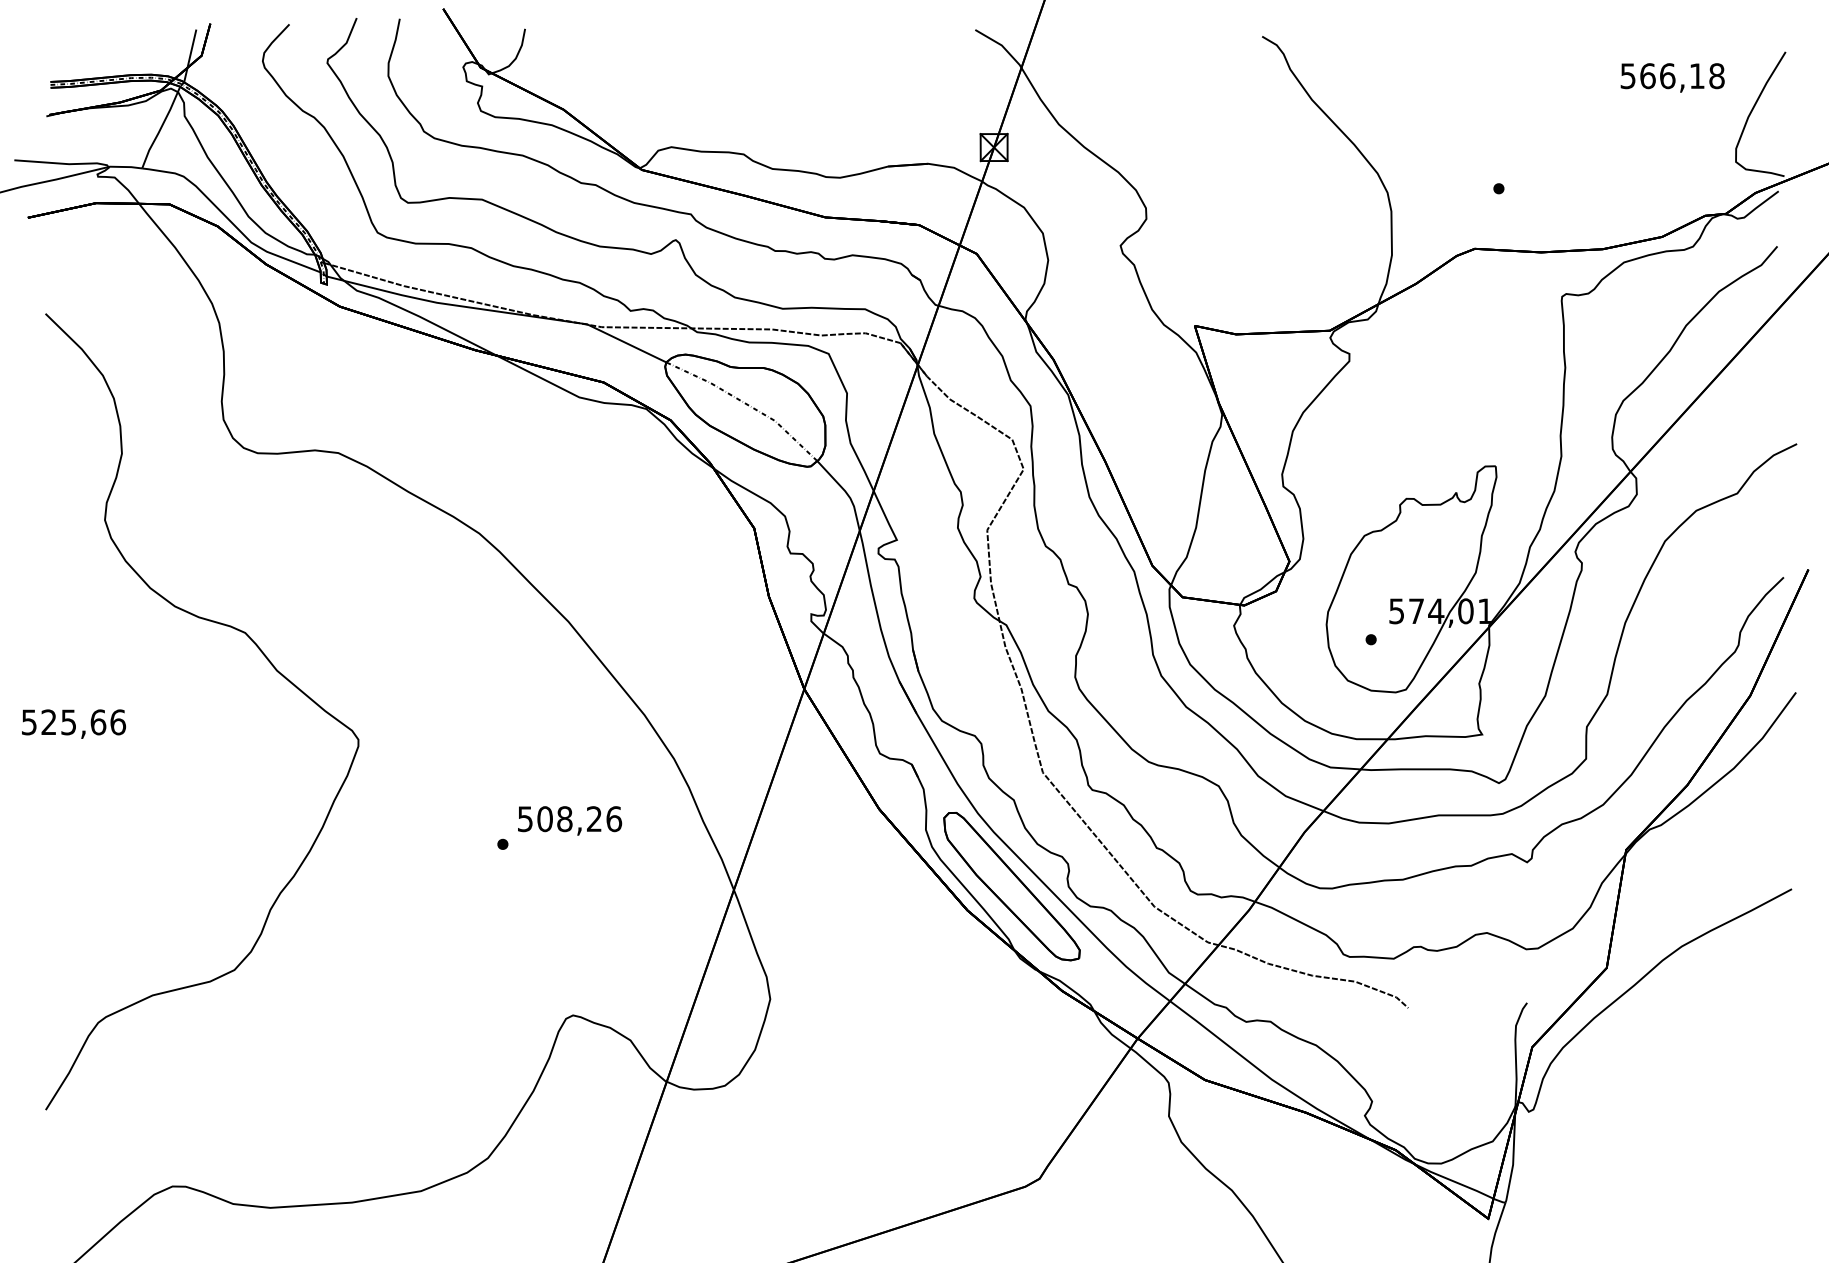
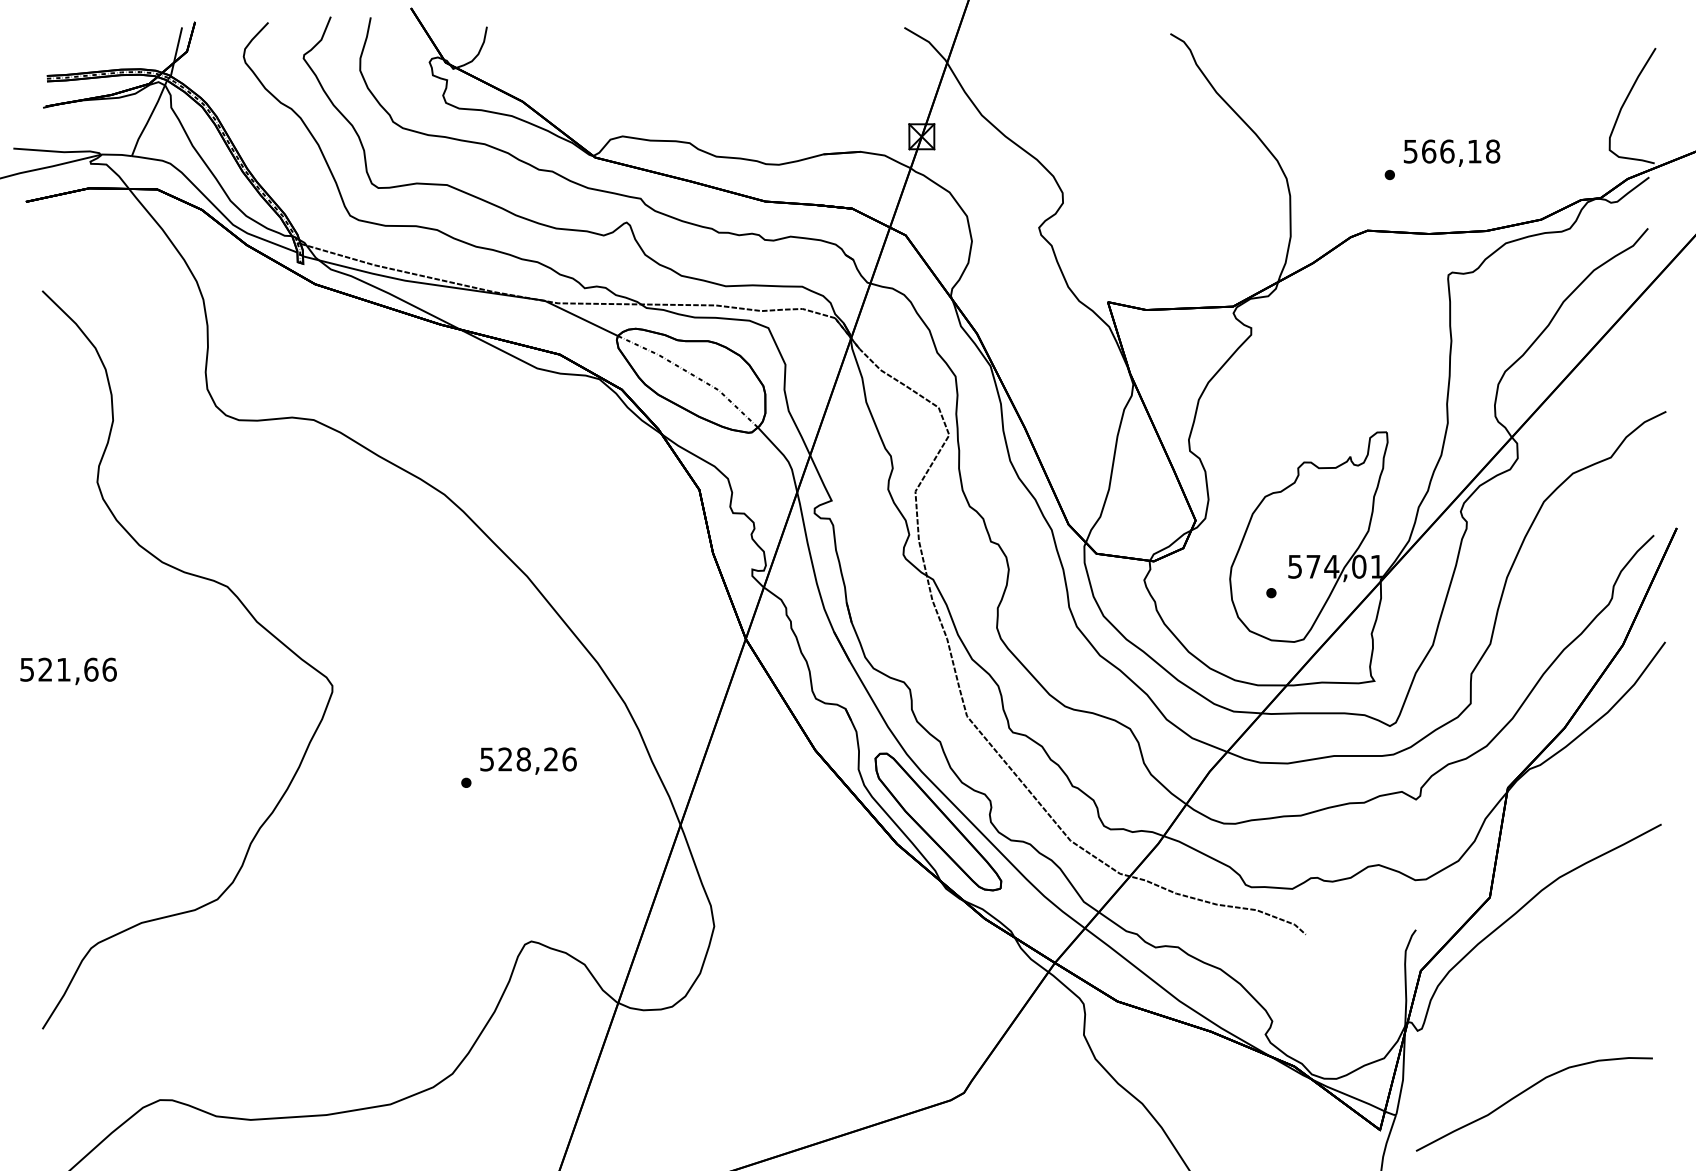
text: (1672, 77) -> (1451, 152), moved
text: (68, 722) -> (63, 669), 525,66 -> 521,66
text: (545, 819) -> (505, 759), 508,26 -> 528,26
curve: (1644, 1178) -> (1524, 1092), added

